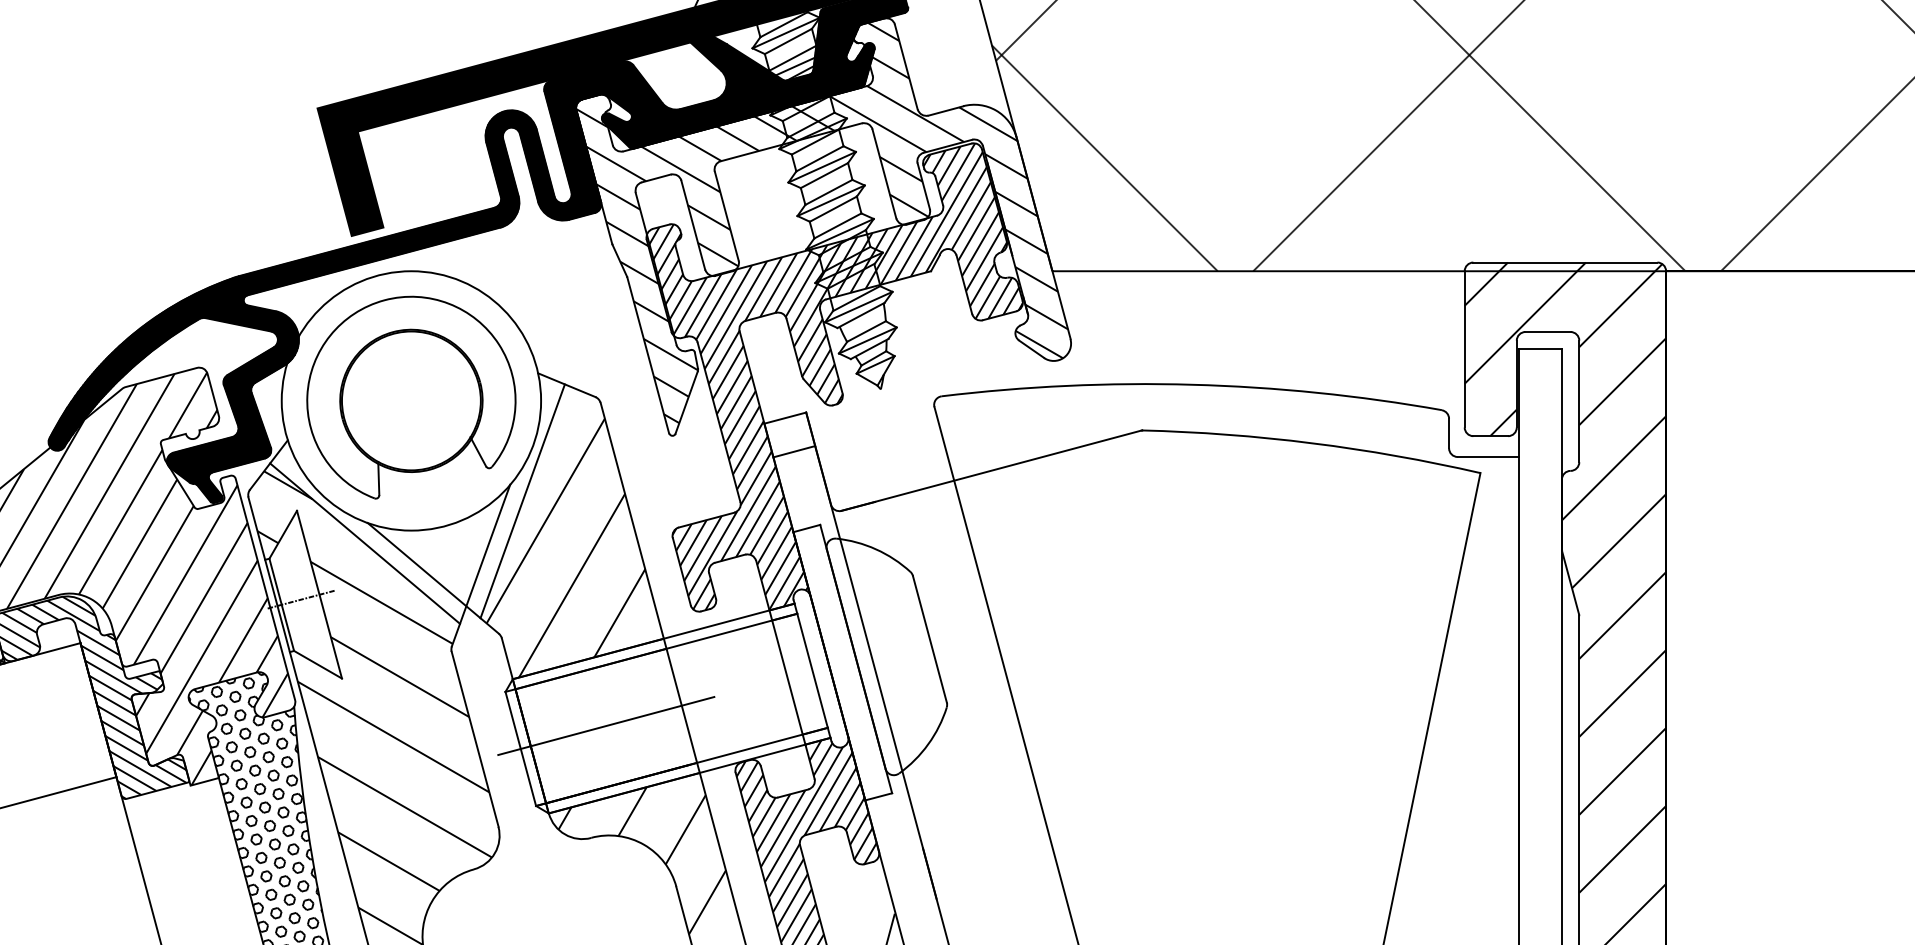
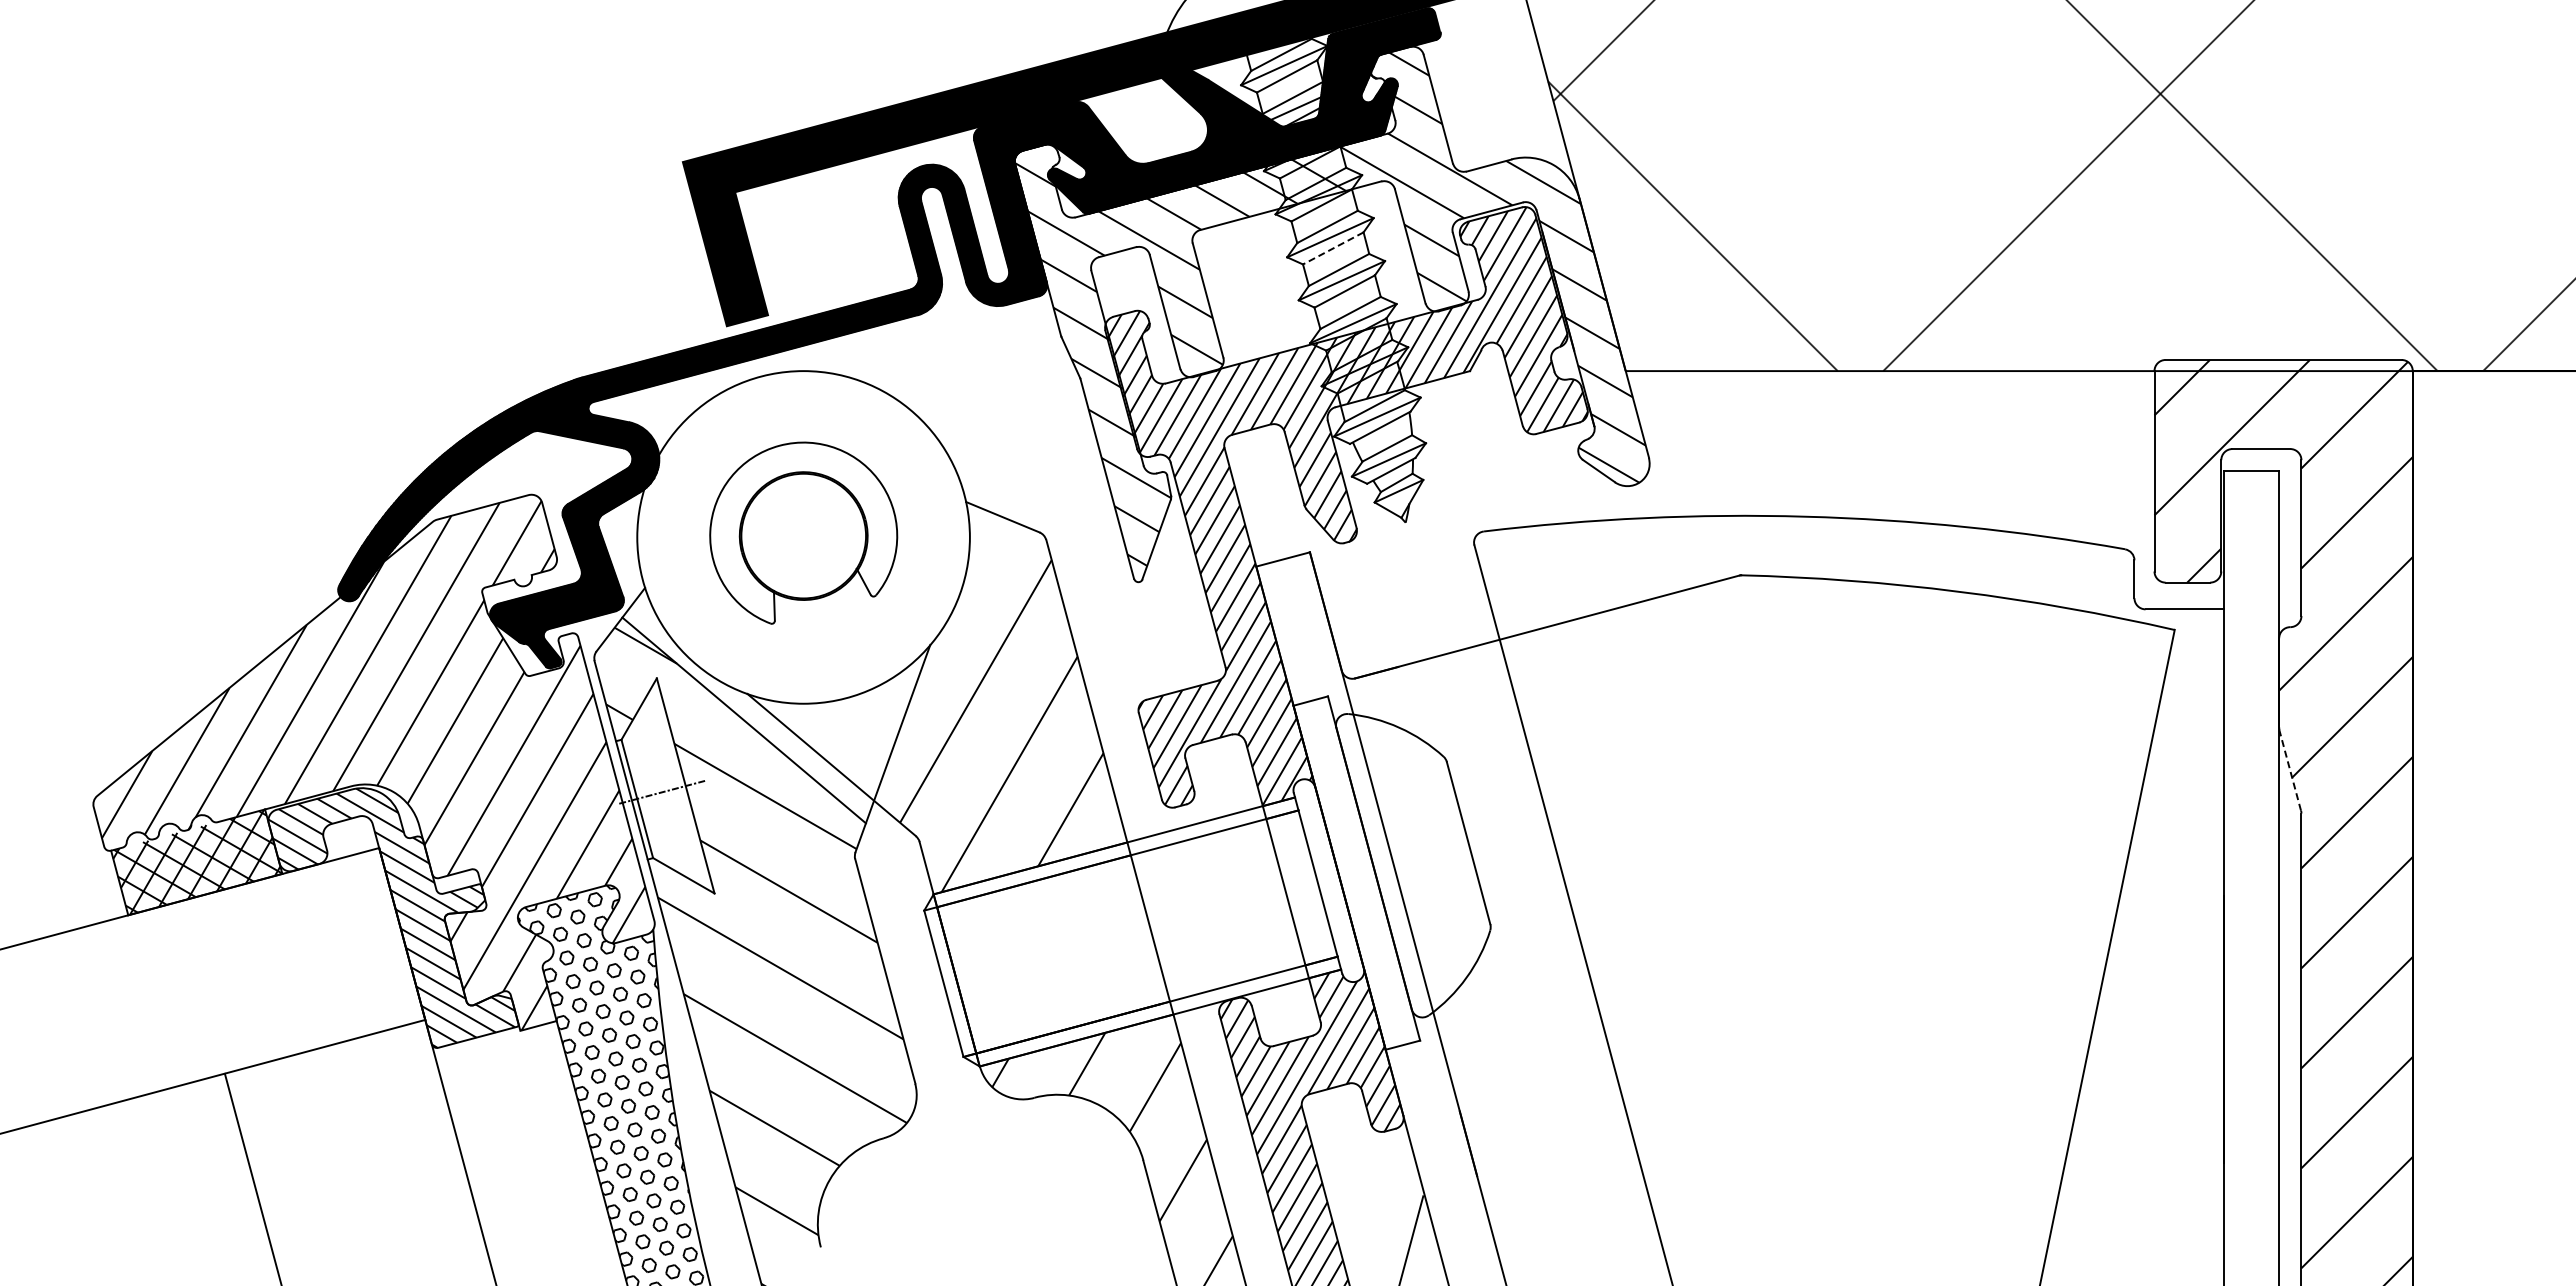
line: (823, 175) -> (1332, 248), solid -> dashed
part: (411, 397) -> (803, 532), size x0.7
line: (794, 451) -> (1294, 602), removed
line: (522, 501) -> (946, 666), removed
line: (1570, 582) -> (2290, 770), solid -> dashed
line: (606, 725) -> (1053, 953), removed

